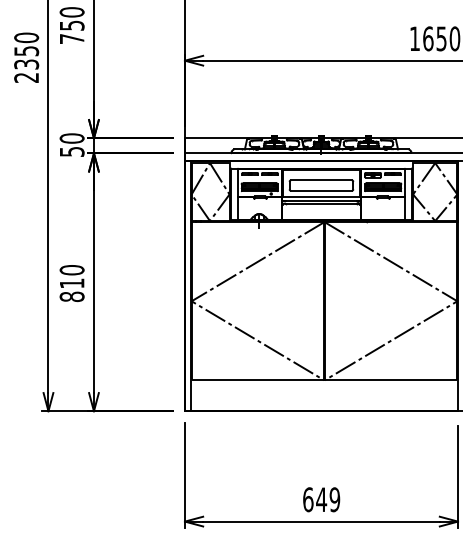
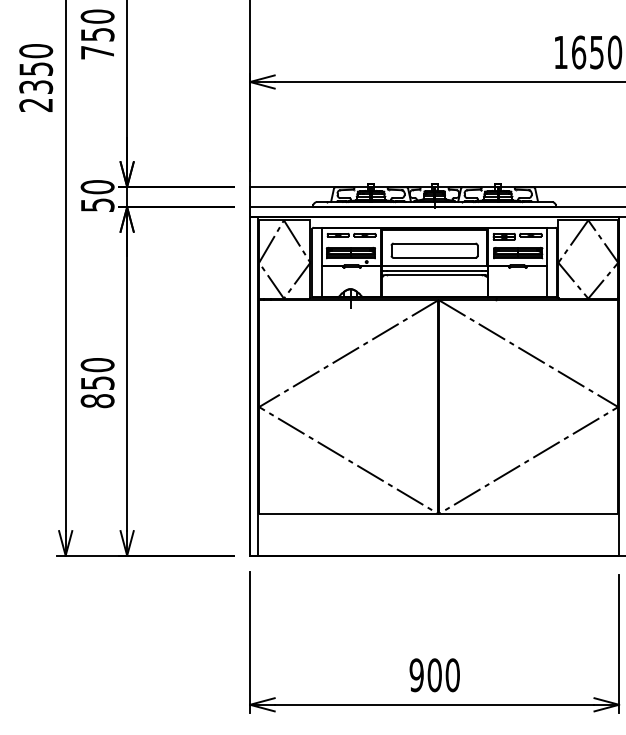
text: (72, 283) -> (98, 383), 810 -> 850
text: (321, 499) -> (434, 674), 649 -> 900

